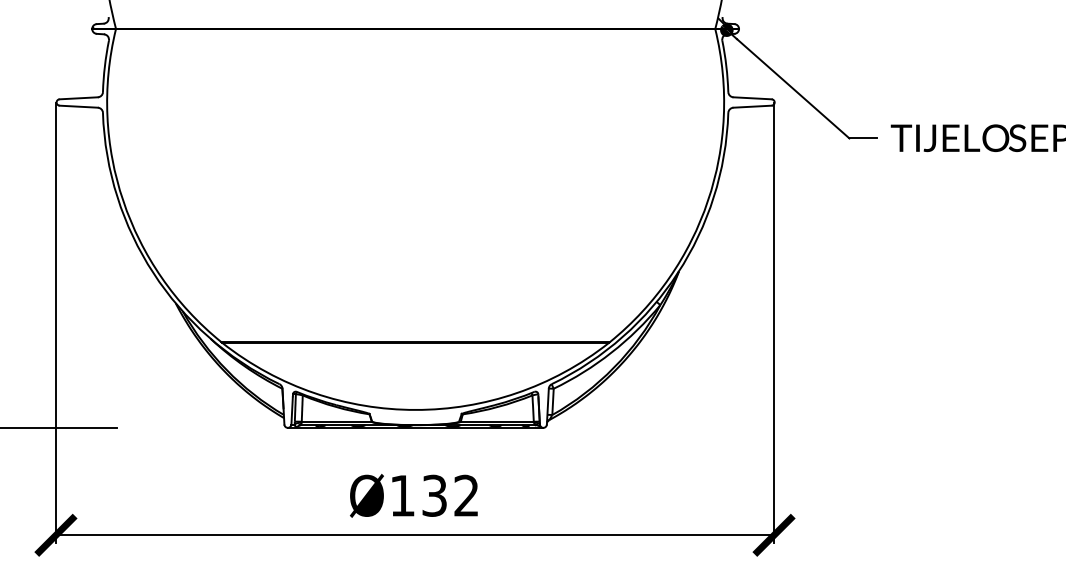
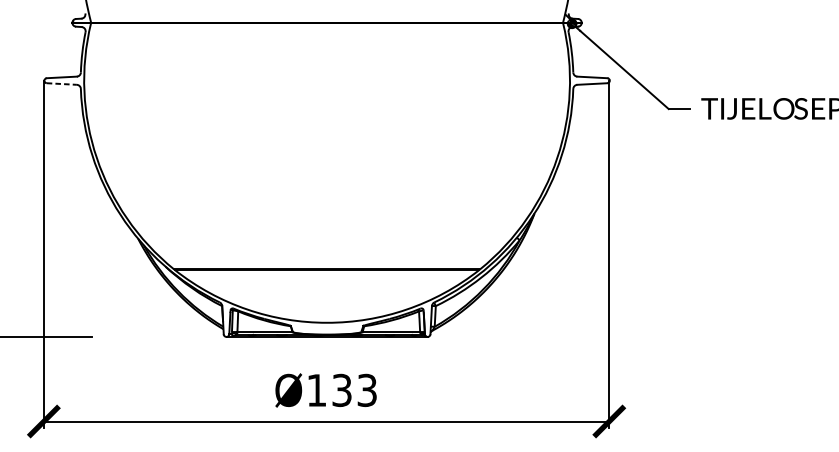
line: (79, 106) -> (62, 83), solid -> dashed
text: (466, 495) -> (367, 390), Ø132 -> Ø133

